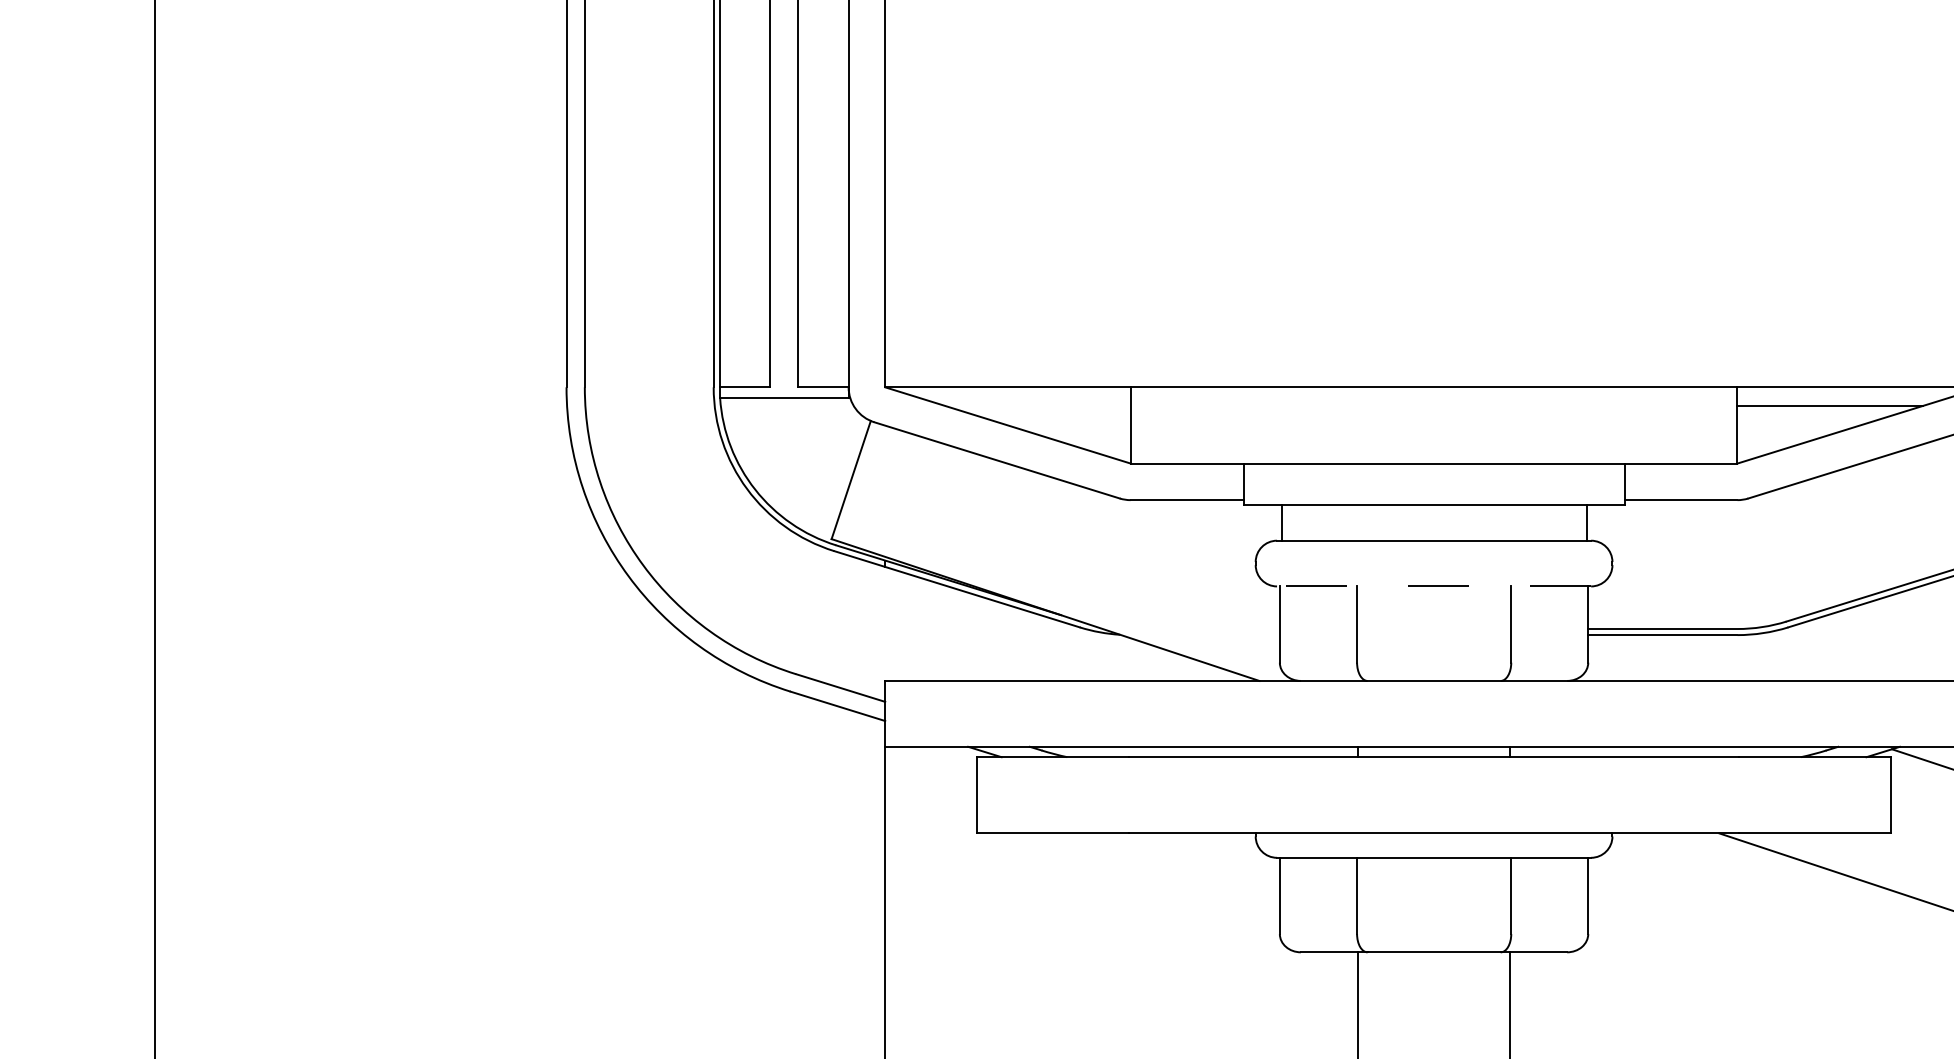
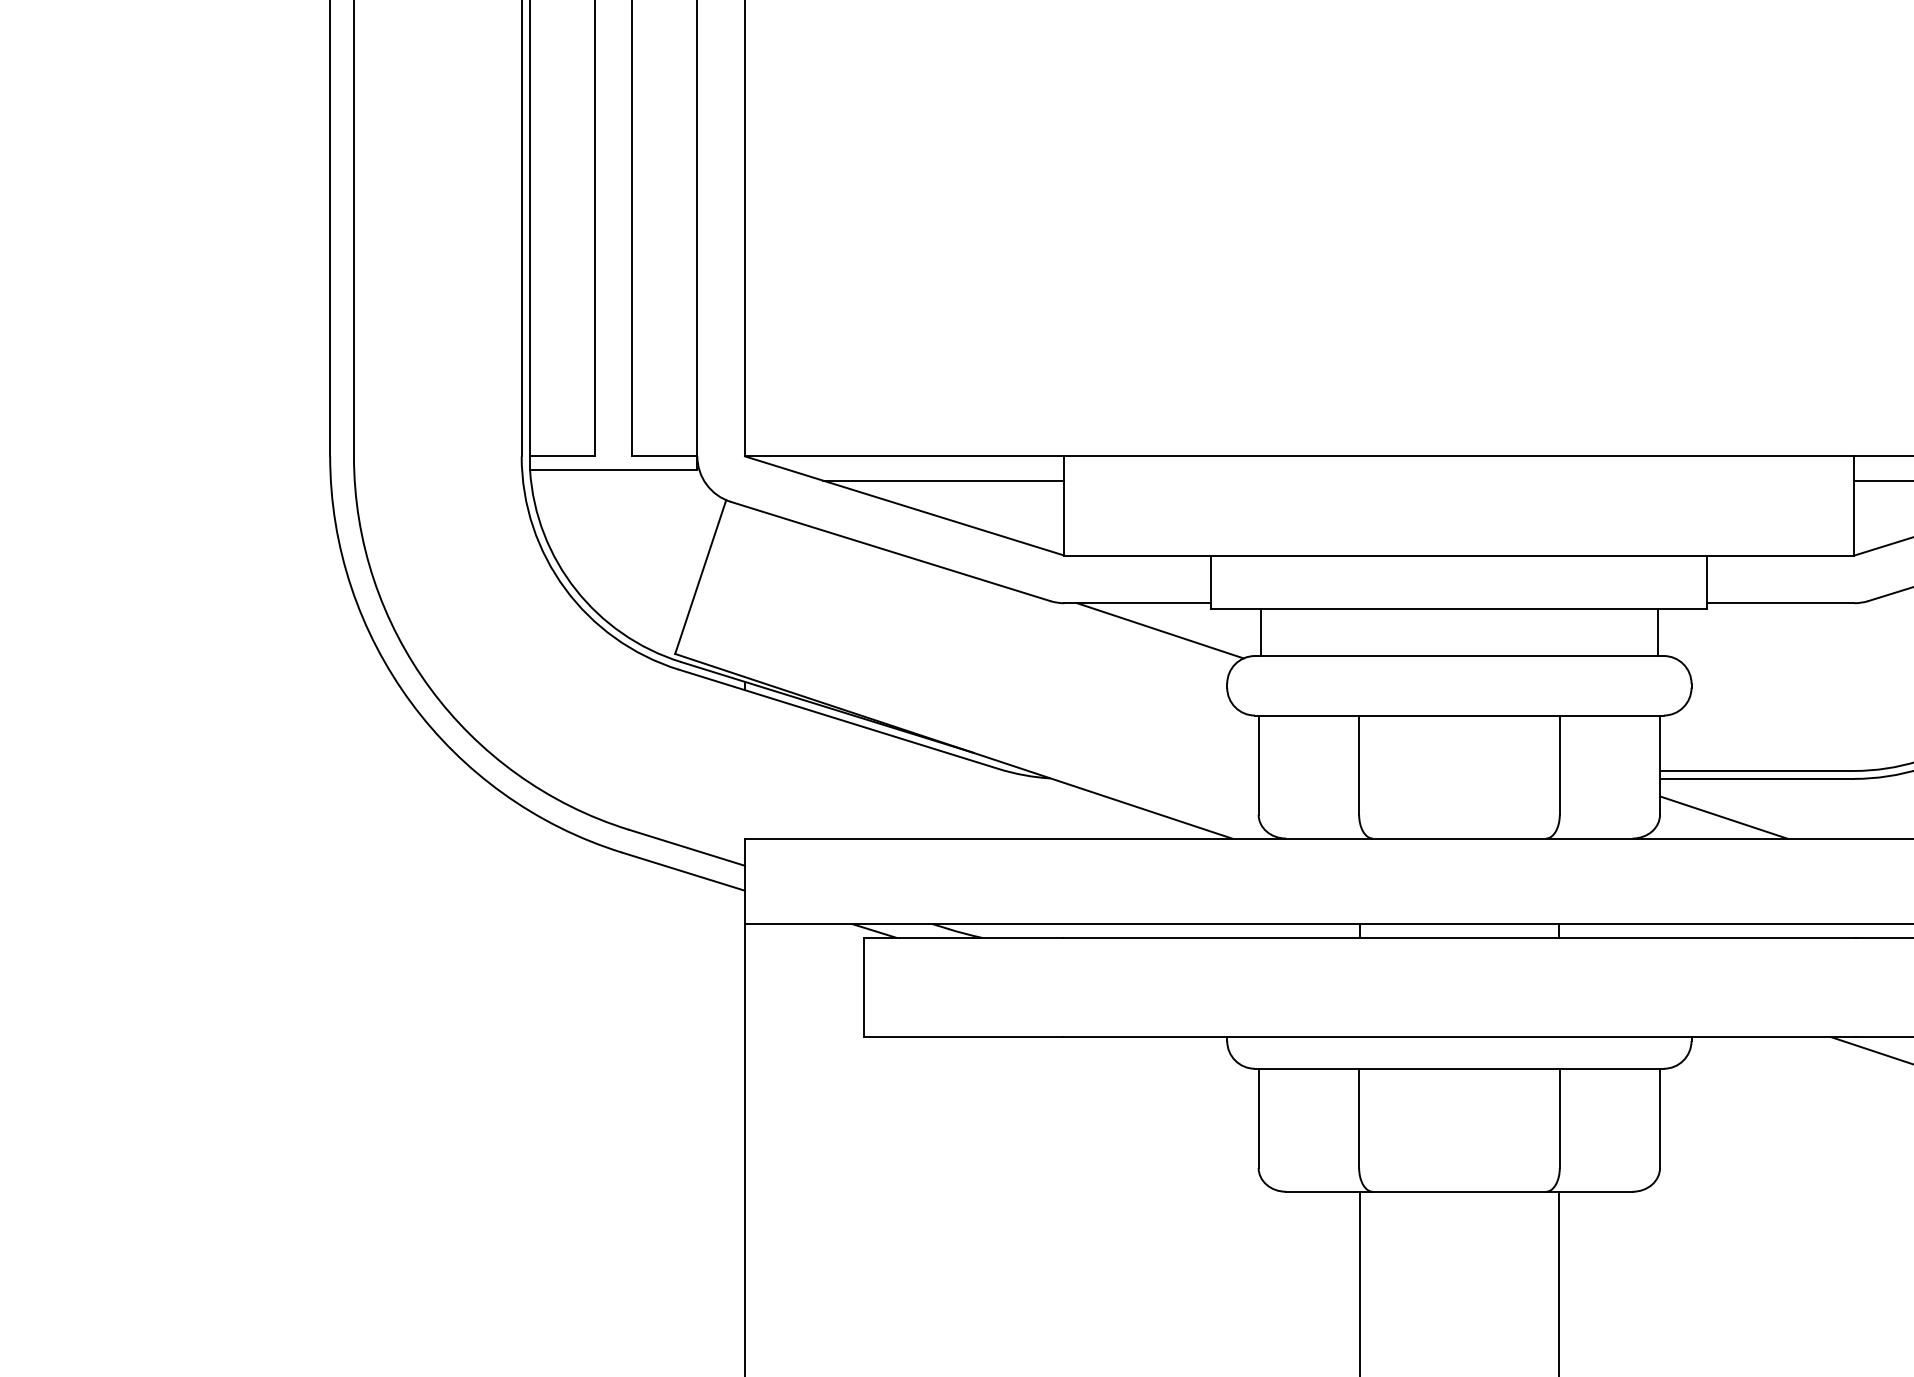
line: (1037, 405) -> (943, 480), added
line: (1204, 521) -> (1160, 631), added
line: (1433, 586) -> (1458, 715), dashed -> solid
line: (1636, 664) -> (1722, 817), added

